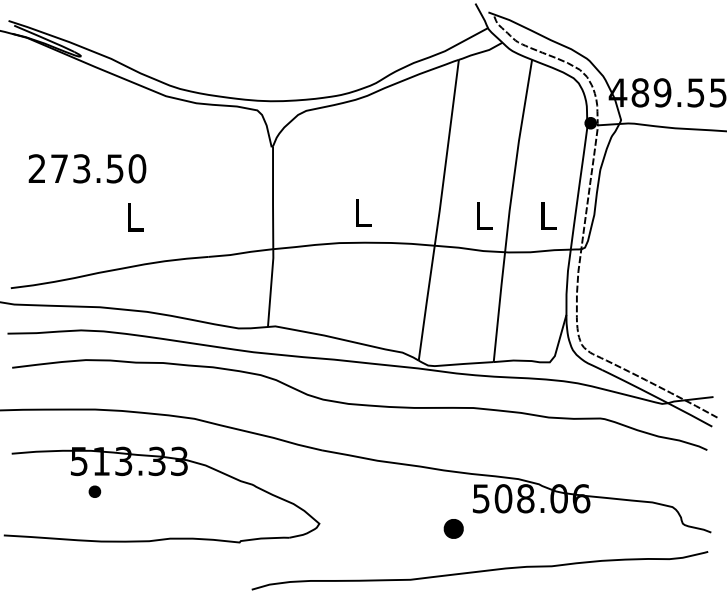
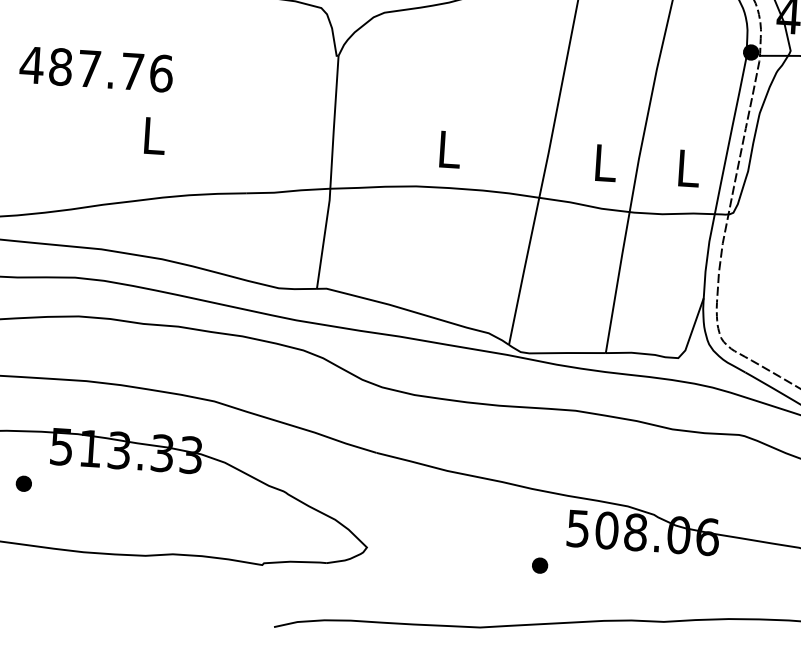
text: (87, 168) -> (96, 68), 273.50 -> 487.76
part: (94, 491) -> (23, 483), moved
part: (453, 529) -> (539, 566), size x0.62

